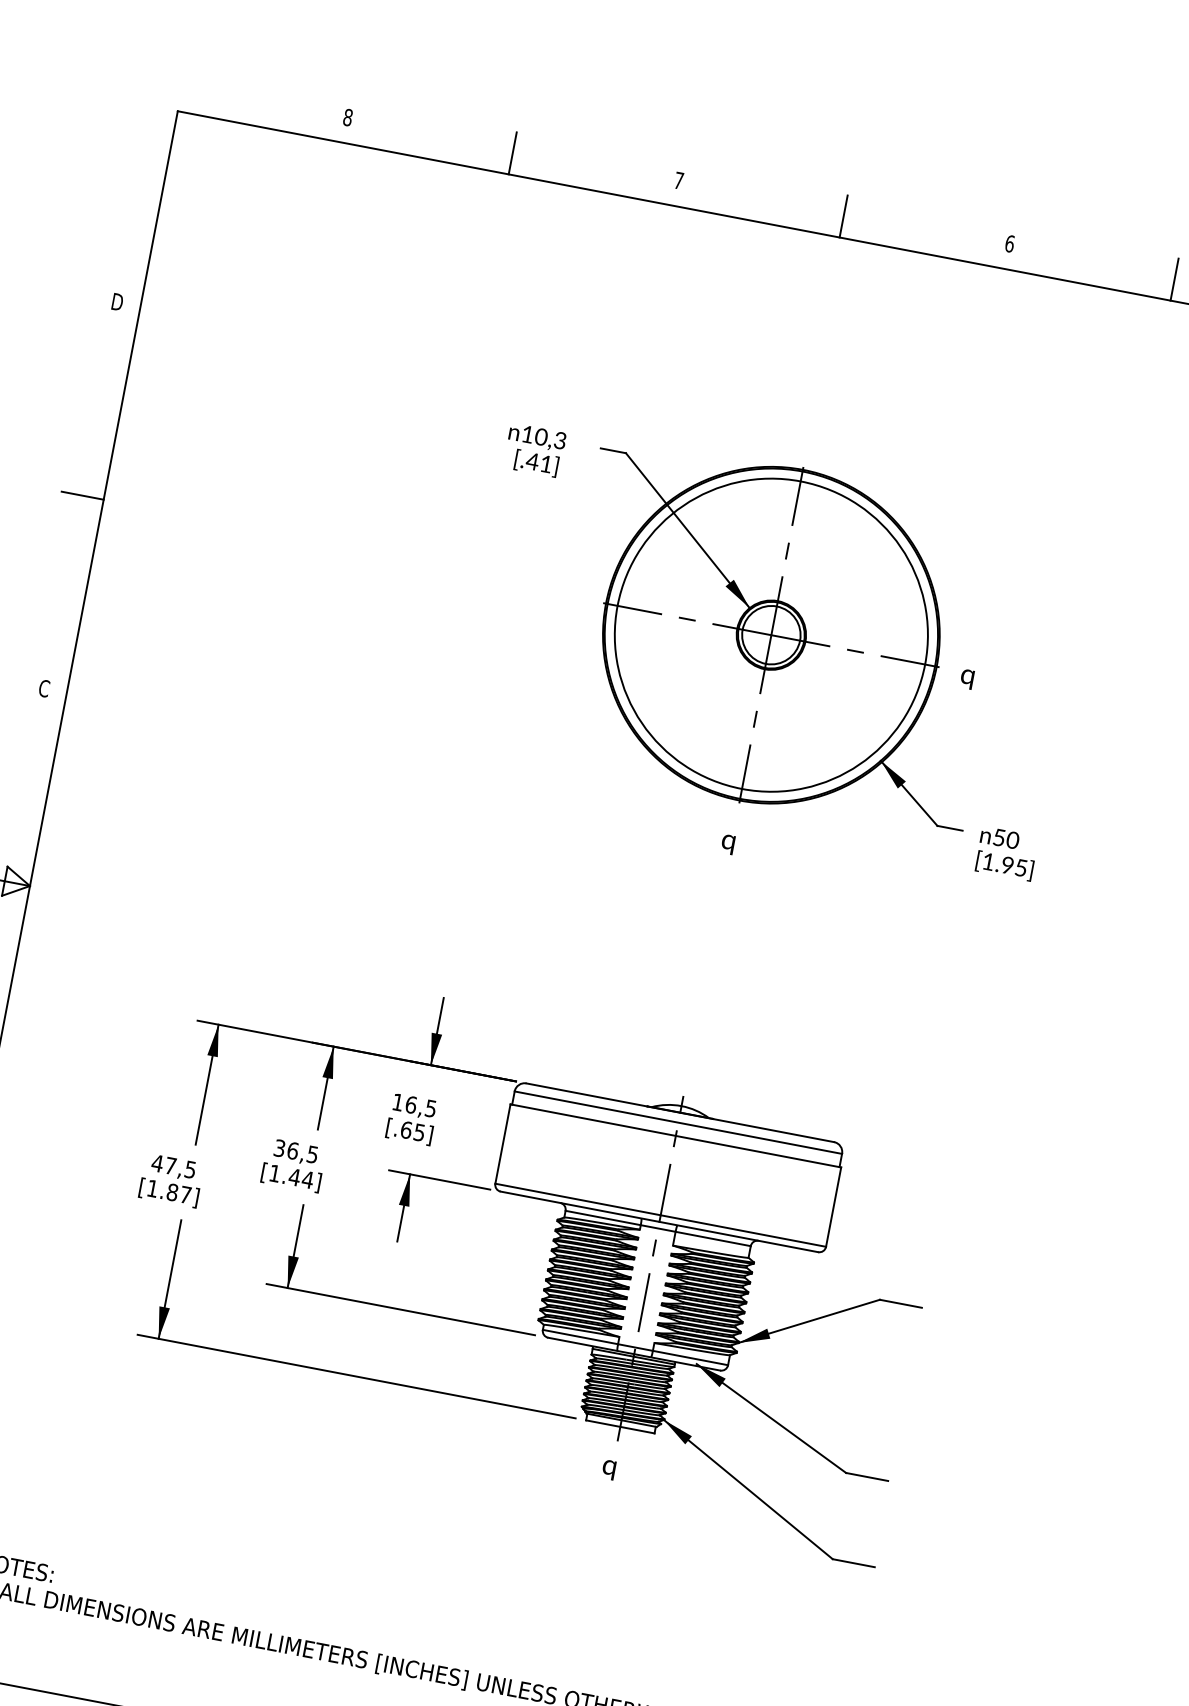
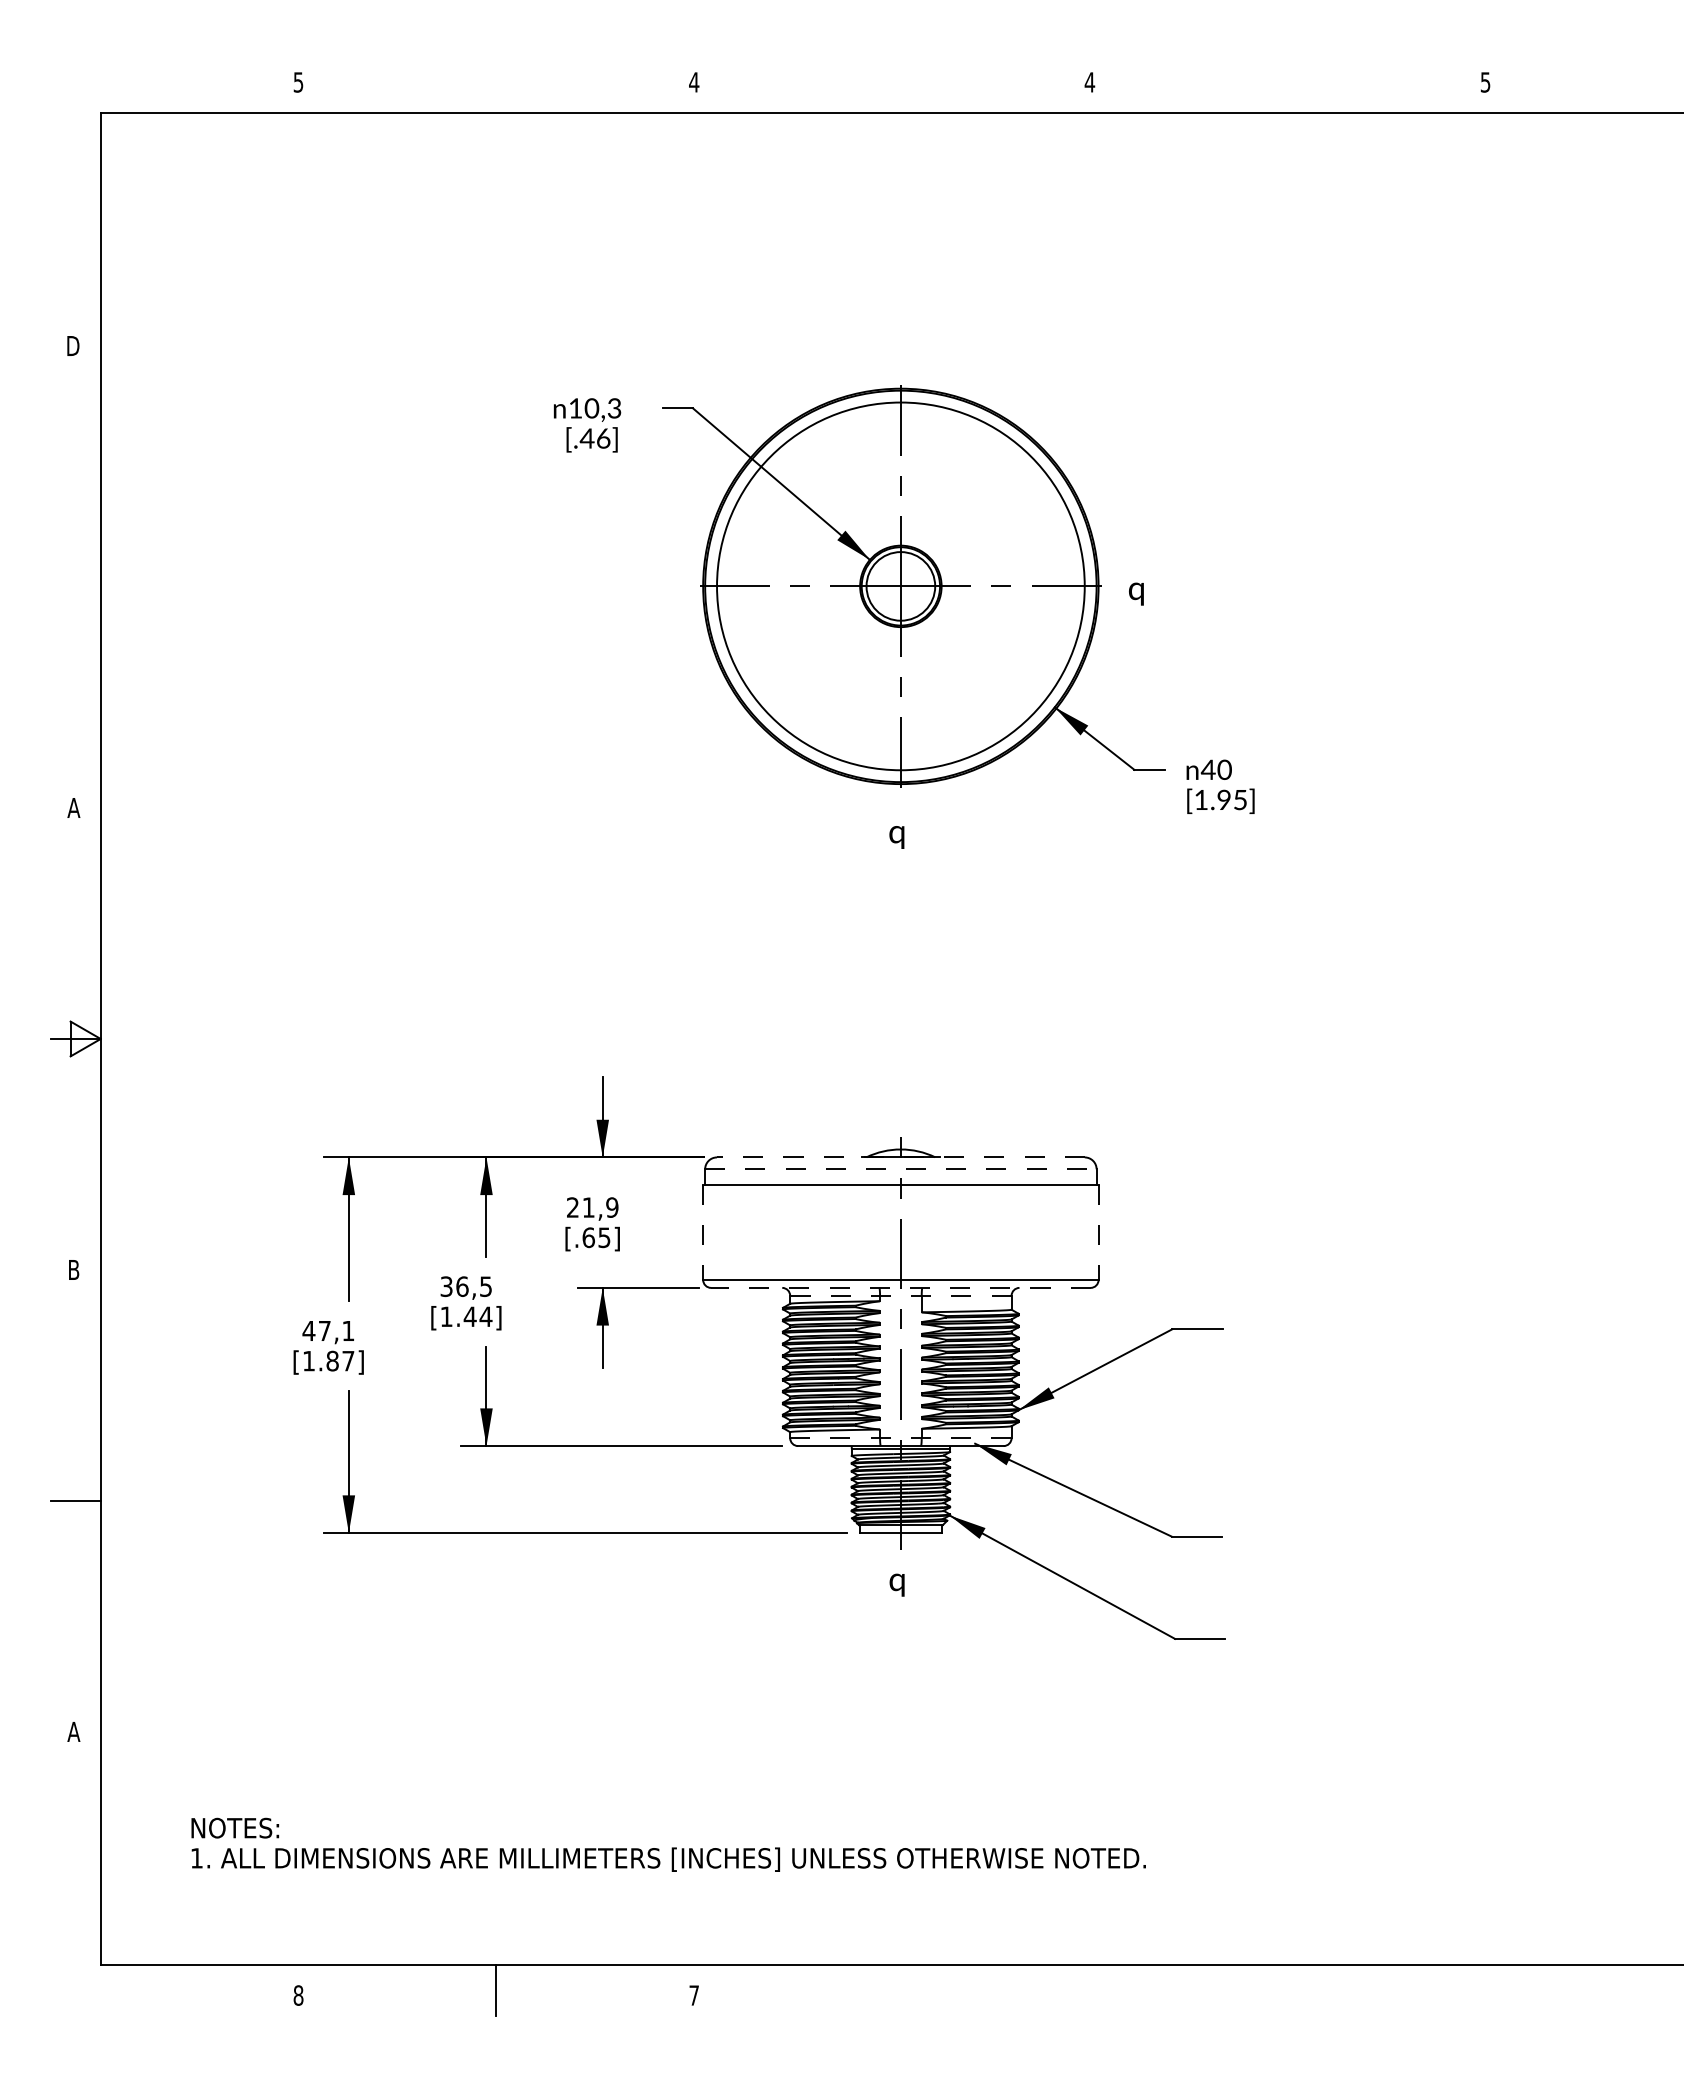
text: (347, 117) -> (298, 82), 8 -> 5
line: (512, 153) -> (496, 87), removed
text: (679, 180) -> (694, 82), 7 -> 4
line: (843, 216) -> (892, 87), removed
text: (1009, 243) -> (1089, 82), 6 -> 4
line: (1174, 279) -> (1287, 87), removed
text: (546, 464) -> (603, 438), [.41] -> [.46]
line: (82, 496) -> (75, 577), removed
text: (44, 688) -> (73, 807), C -> A
text: (998, 837) -> (1207, 769), 50 -> 40
text: (414, 1105) -> (592, 1207), 16,5 -> 21,9
line: (679, 1112) -> (900, 1157), solid -> dashed
line: (678, 1122) -> (900, 1169), solid -> dashed
line: (503, 1144) -> (703, 1233), solid -> dashed
text: (190, 1170) -> (348, 1331), 47,5 -> 47,1
line: (833, 1207) -> (1098, 1233), solid -> dashed
line: (659, 1221) -> (900, 1287), solid -> dashed
line: (657, 1228) -> (900, 1295), solid -> dashed
line: (635, 1347) -> (900, 1438), solid -> dashed

